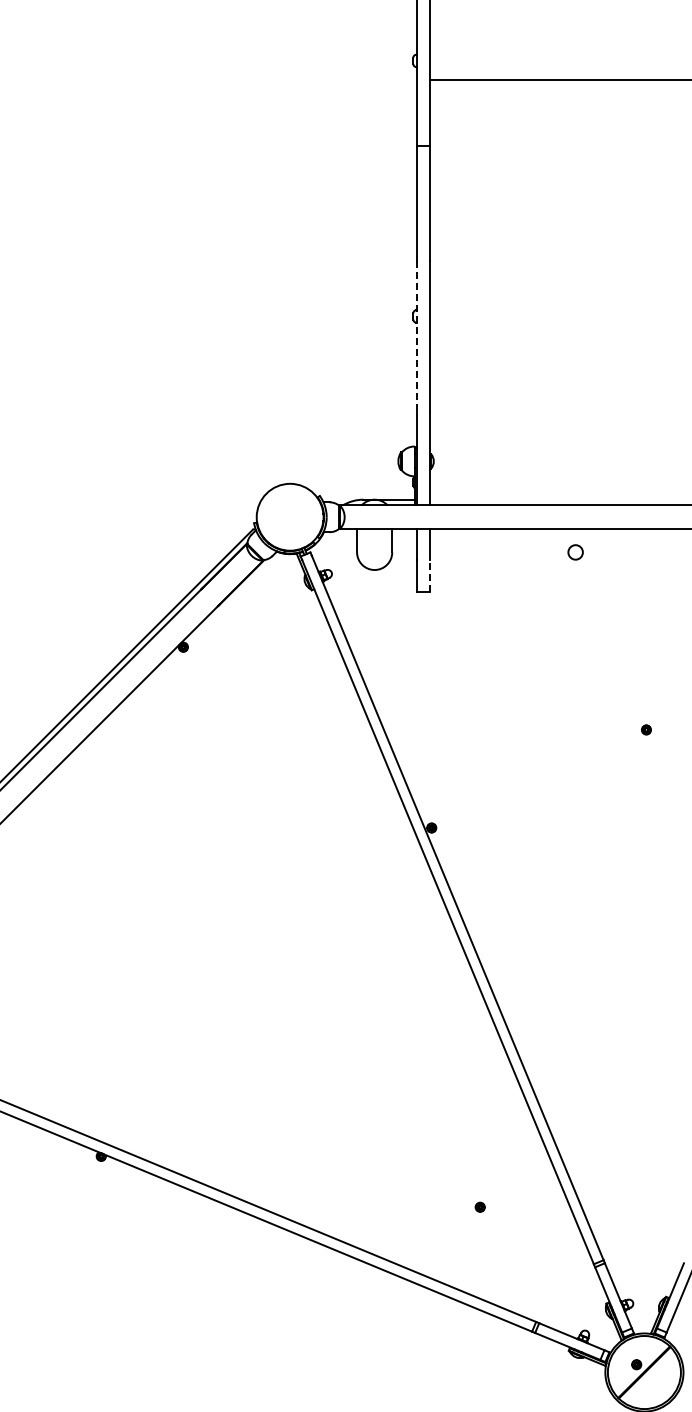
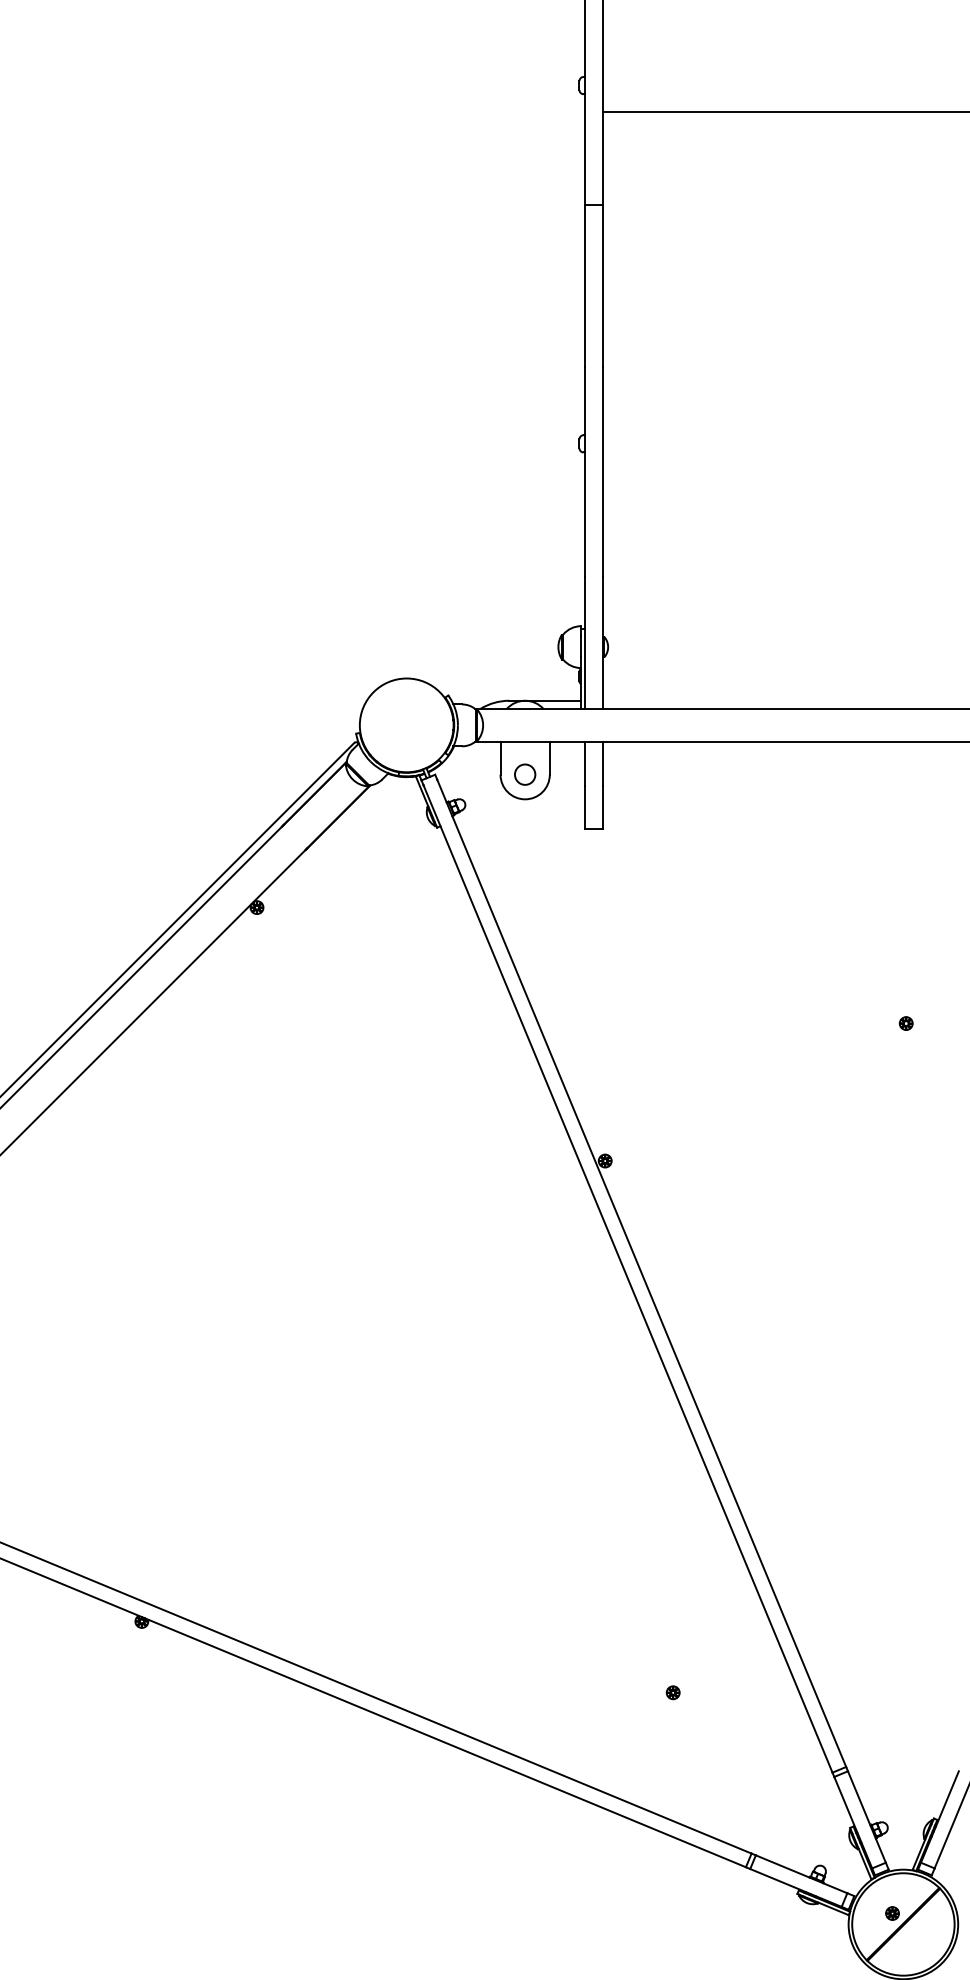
line: (417, 337) -> (585, 473), dashed -> solid
circle: (575, 552) -> (524, 774), moved
line: (430, 575) -> (603, 807), dashed -> solid

